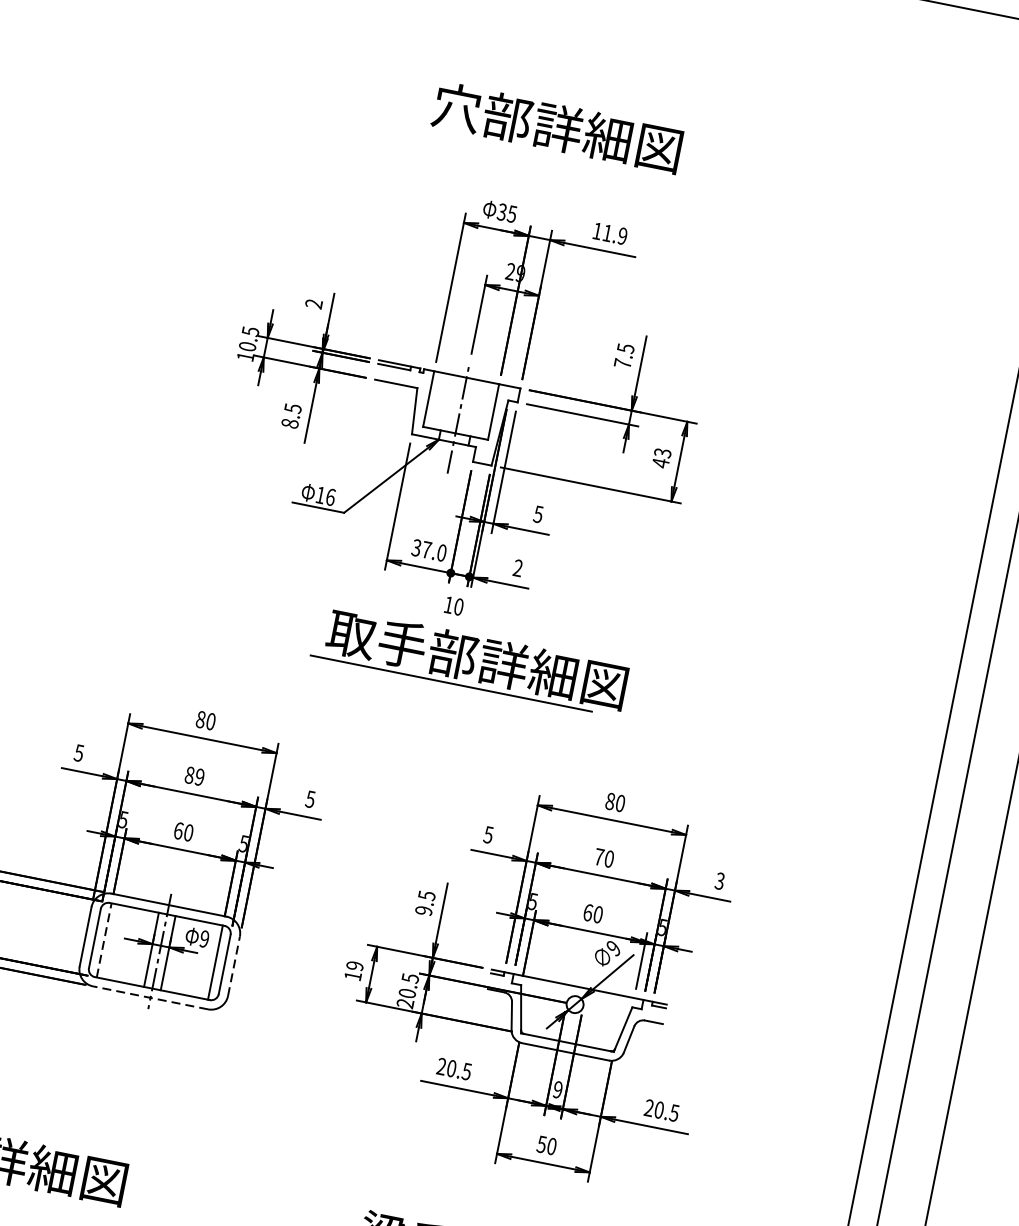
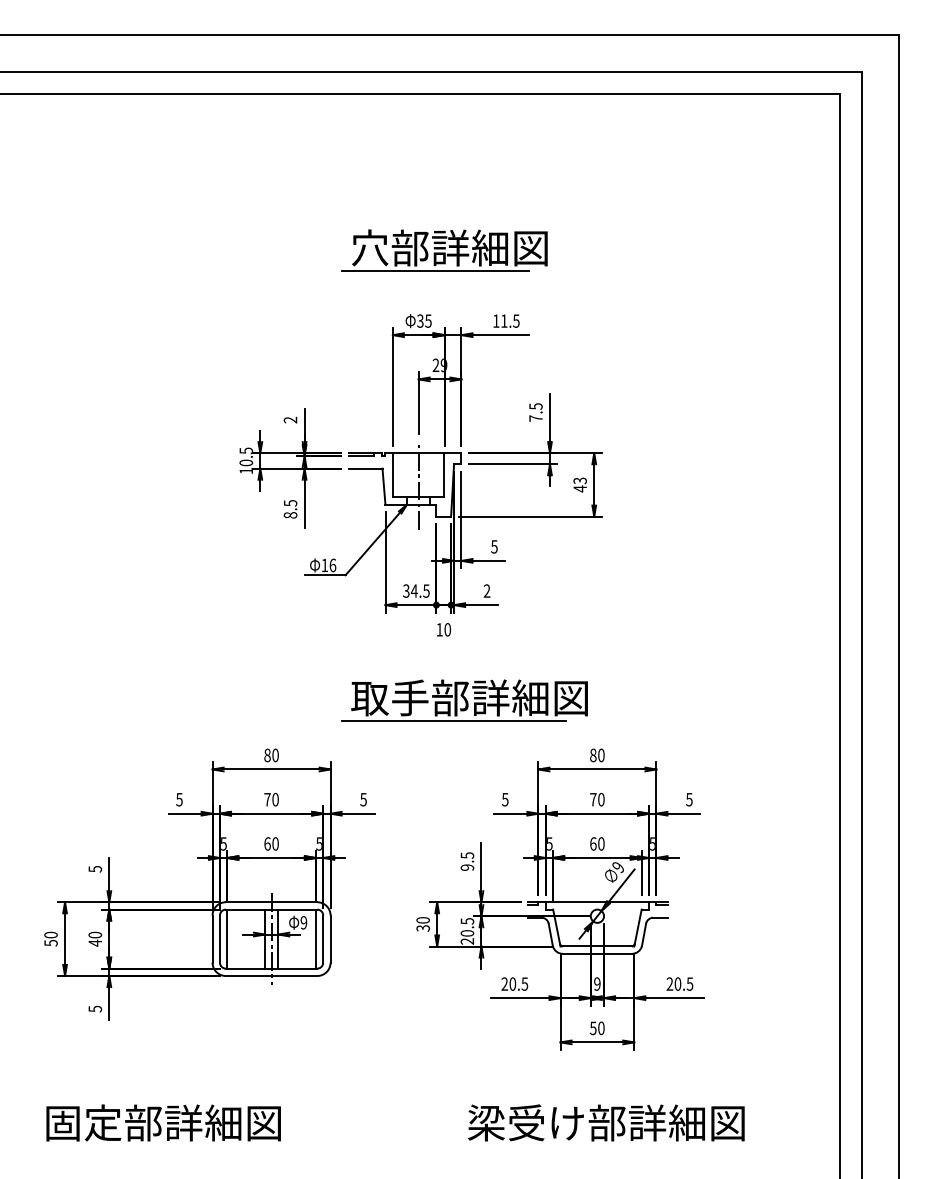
line: (532, 152) -> (434, 270), added
text: (623, 235) -> (516, 320), 11.9 -> 11.5
text: (433, 550) -> (419, 590), 37.0 -> 34.5
part: (469, 661) -> (464, 700), moved
text: (194, 776) -> (271, 799), 89 -> 70
text: (720, 879) -> (689, 798), 3 -> 5
line: (104, 940) -> (227, 939), dashed -> solid
line: (233, 966) -> (330, 939), dashed -> solid
text: (353, 971) -> (422, 924), 19 -> 30
line: (150, 997) -> (271, 975), dashed -> solid

